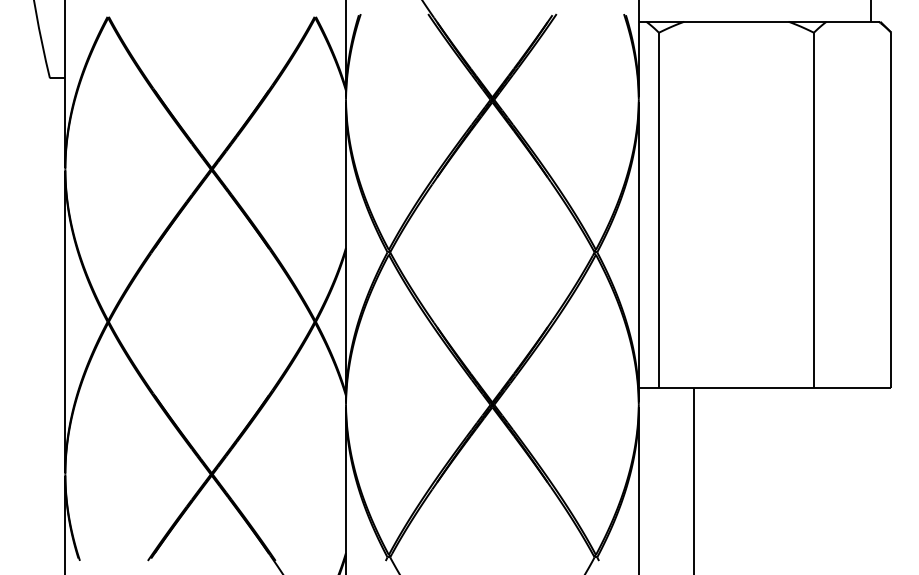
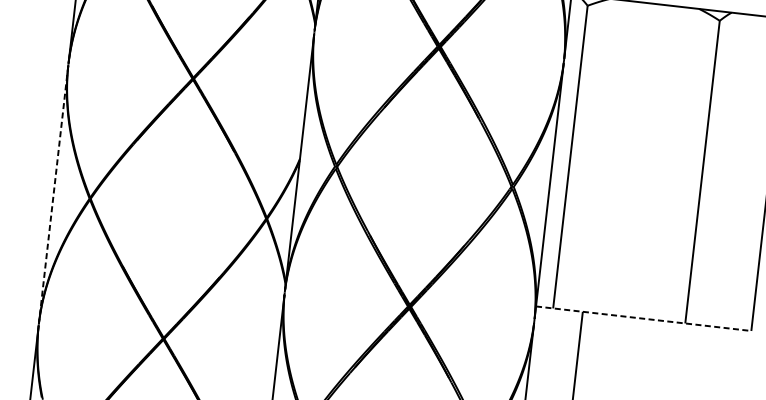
line: (65, 322) -> (53, 195), solid -> dashed
line: (765, 387) -> (644, 318), solid -> dashed

